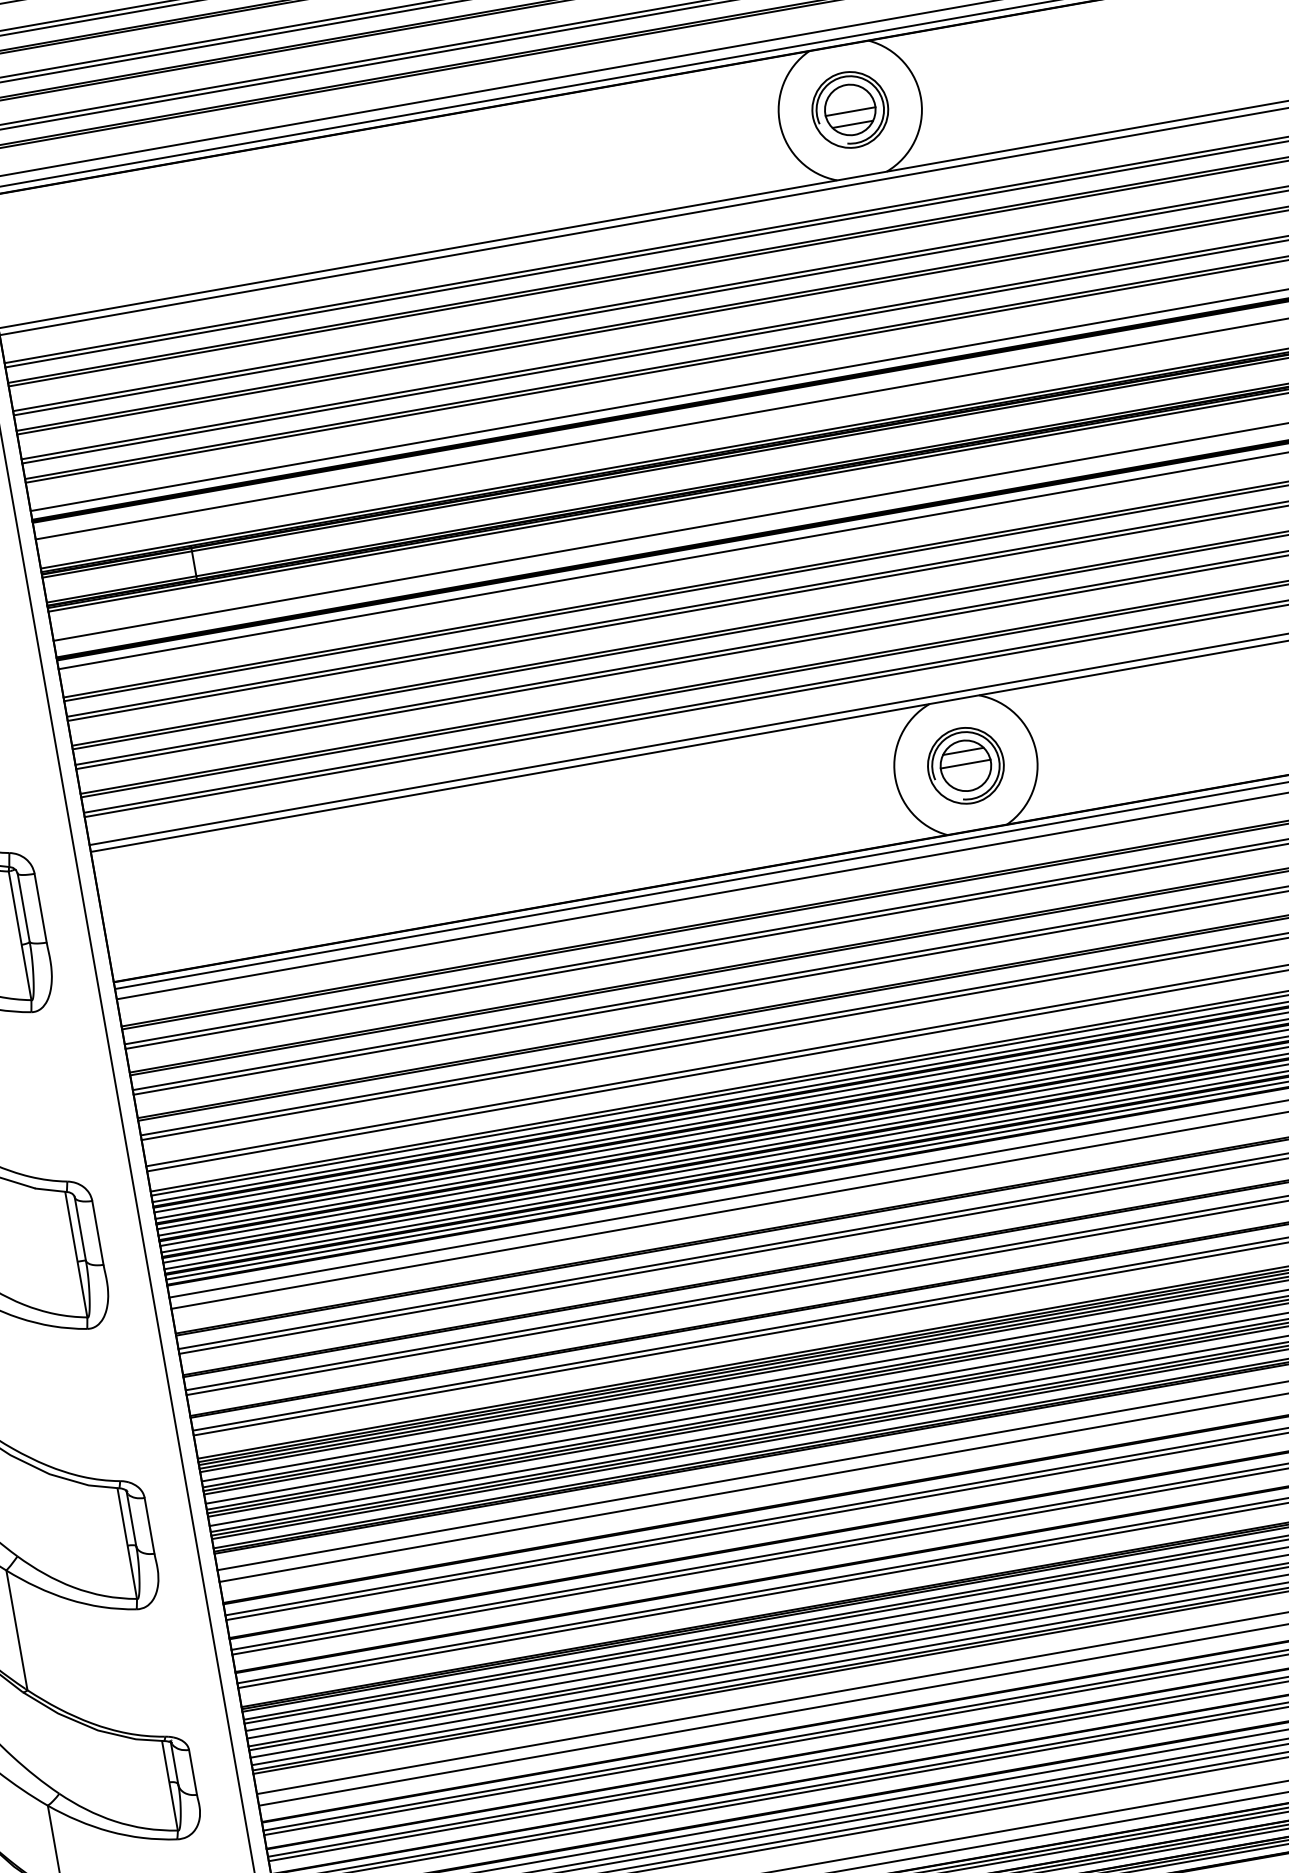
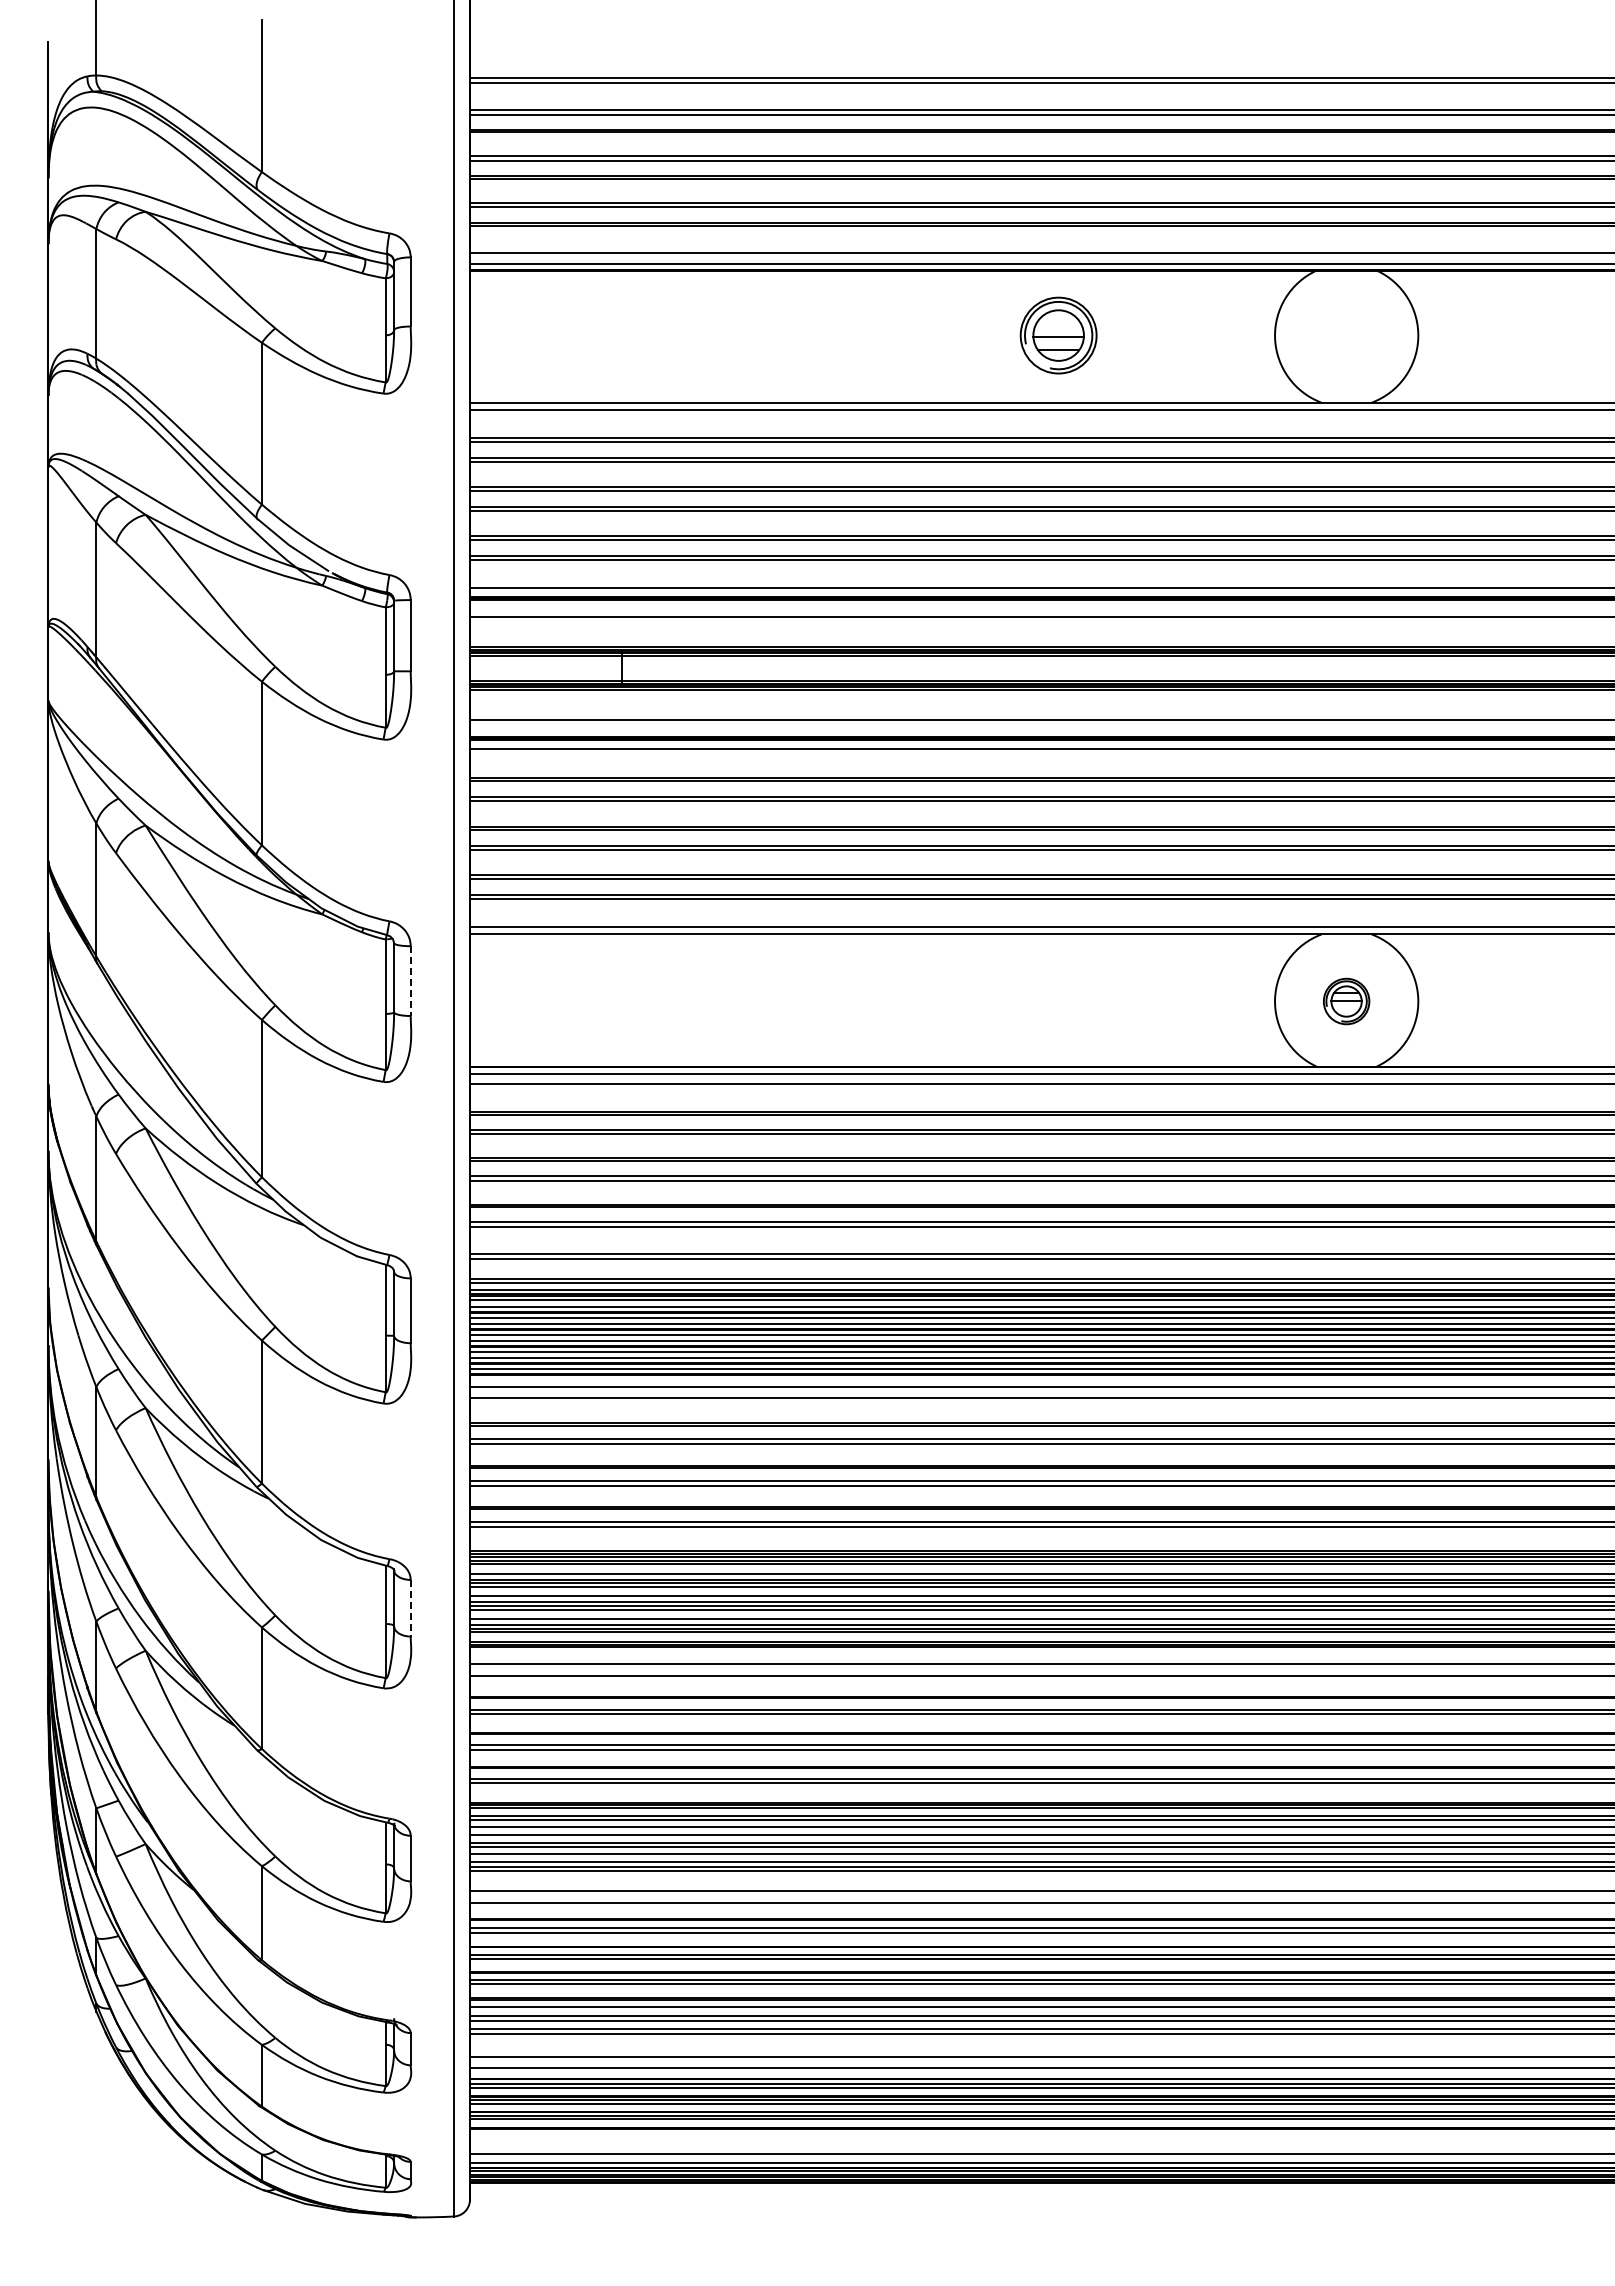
part: (850, 109) -> (1058, 335), moved
part: (965, 765) -> (1346, 1001), size x0.6
line: (40, 908) -> (410, 981), solid -> dashed
line: (149, 1526) -> (410, 1608), solid -> dashed

